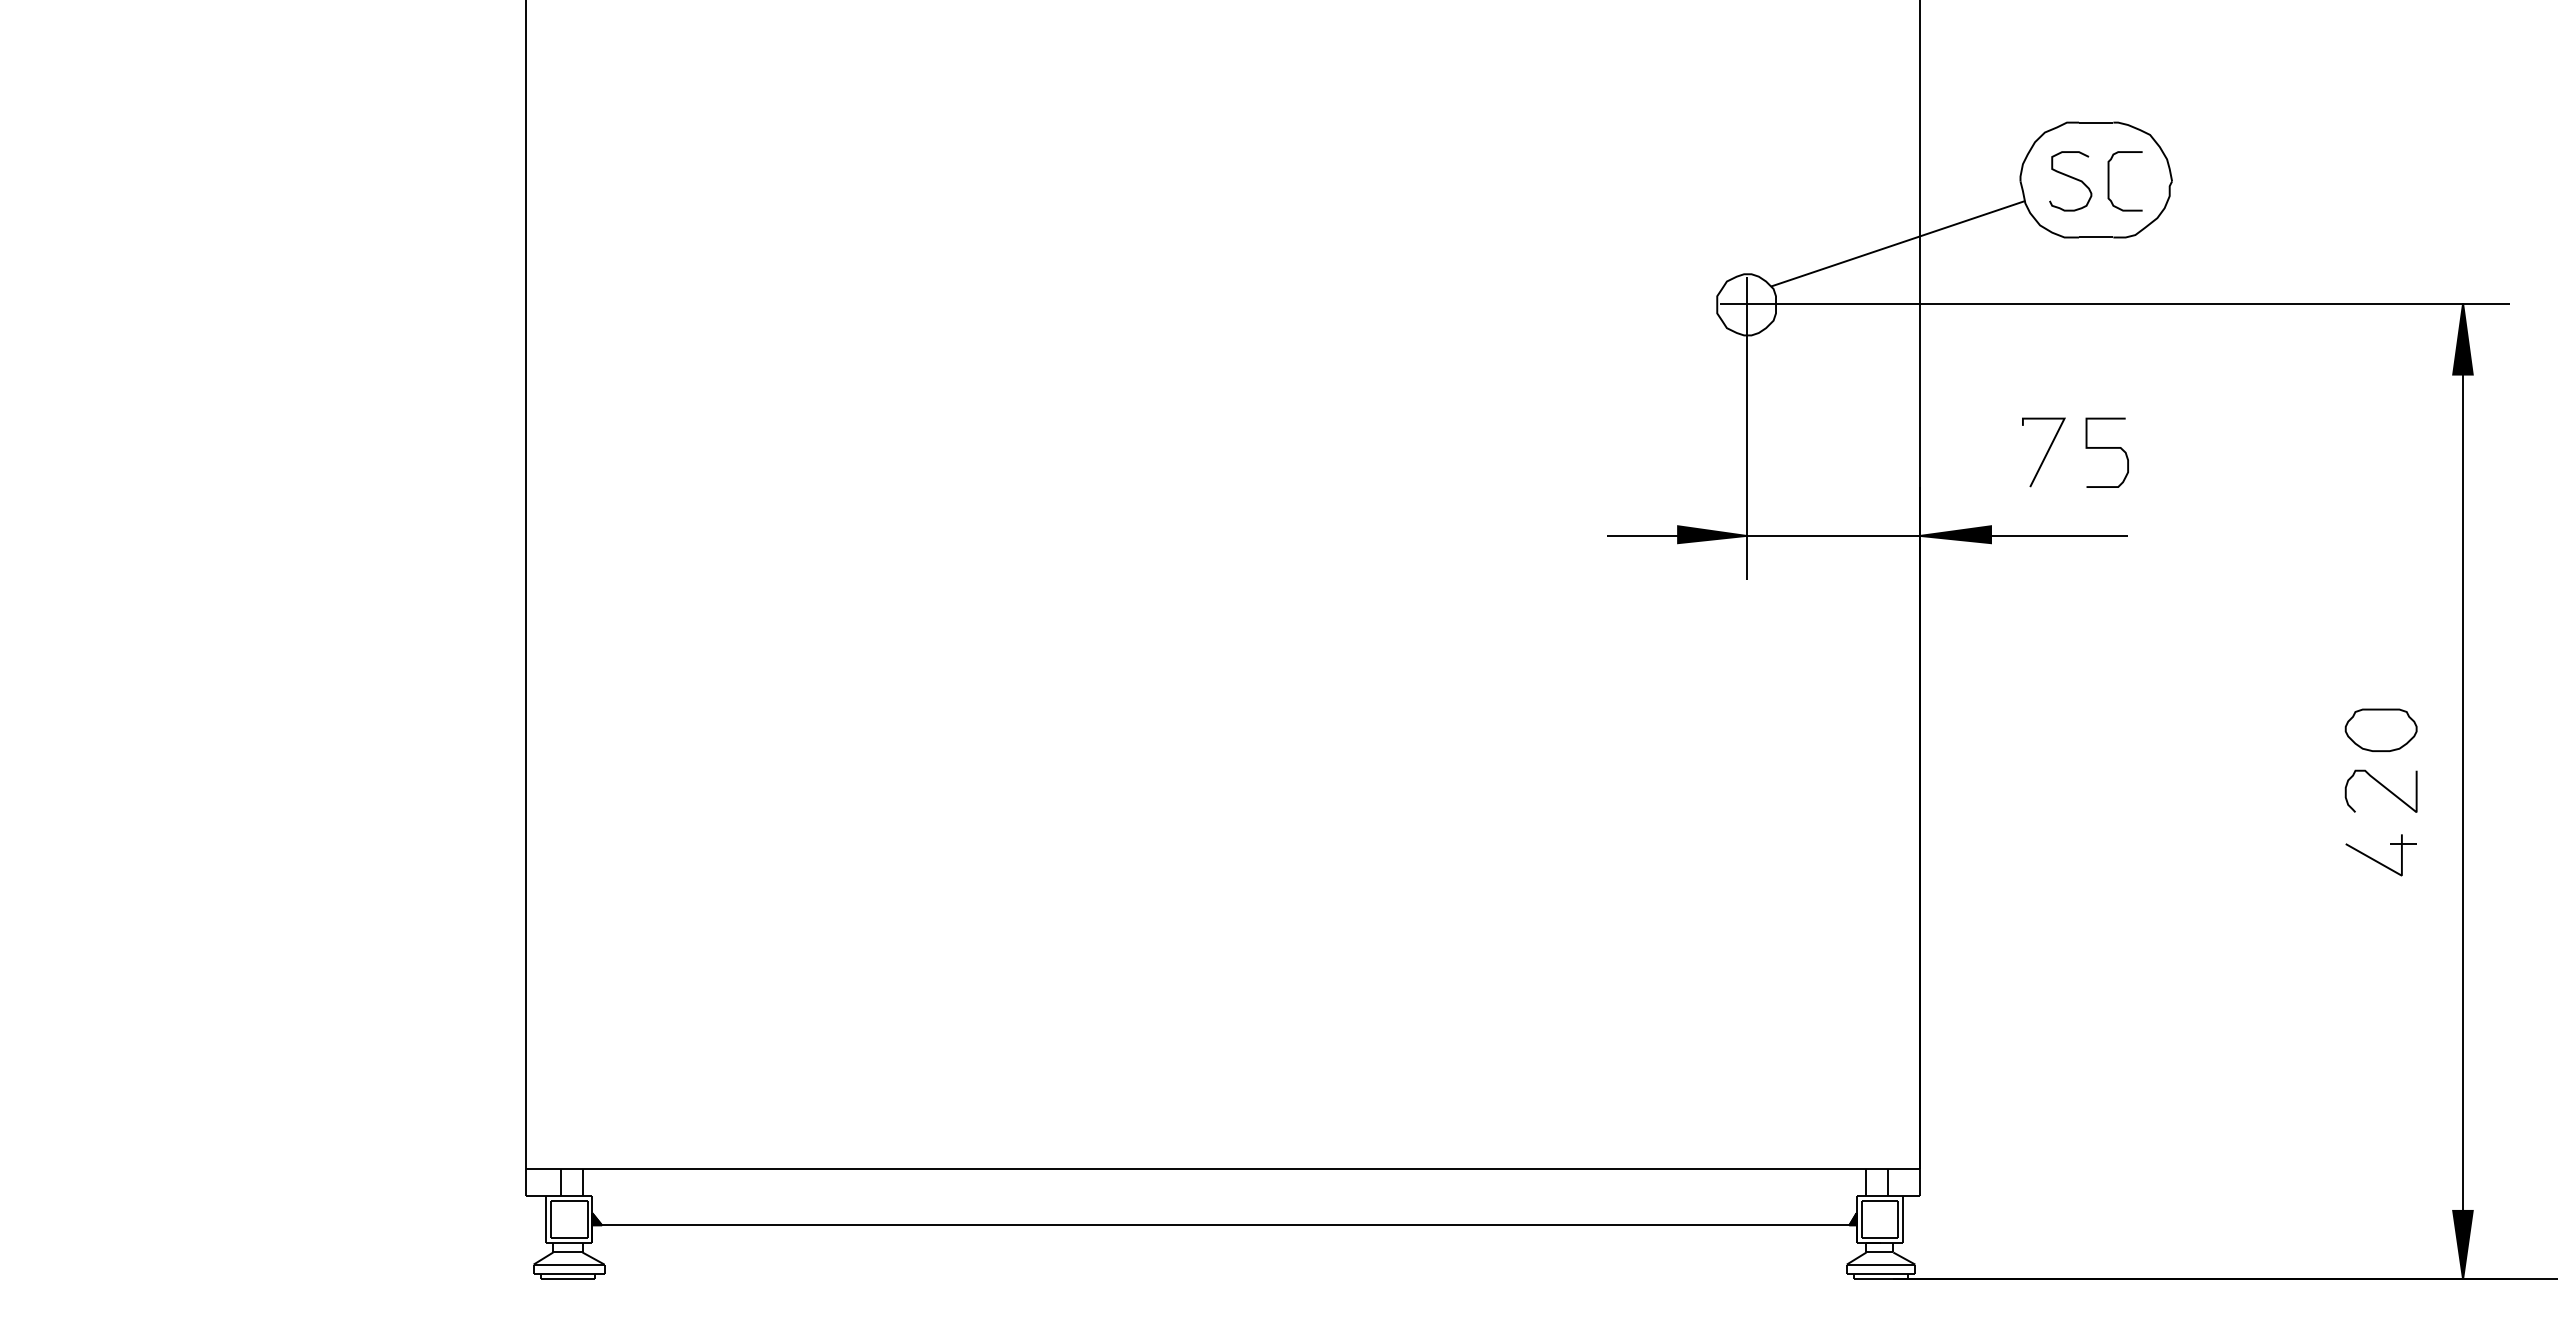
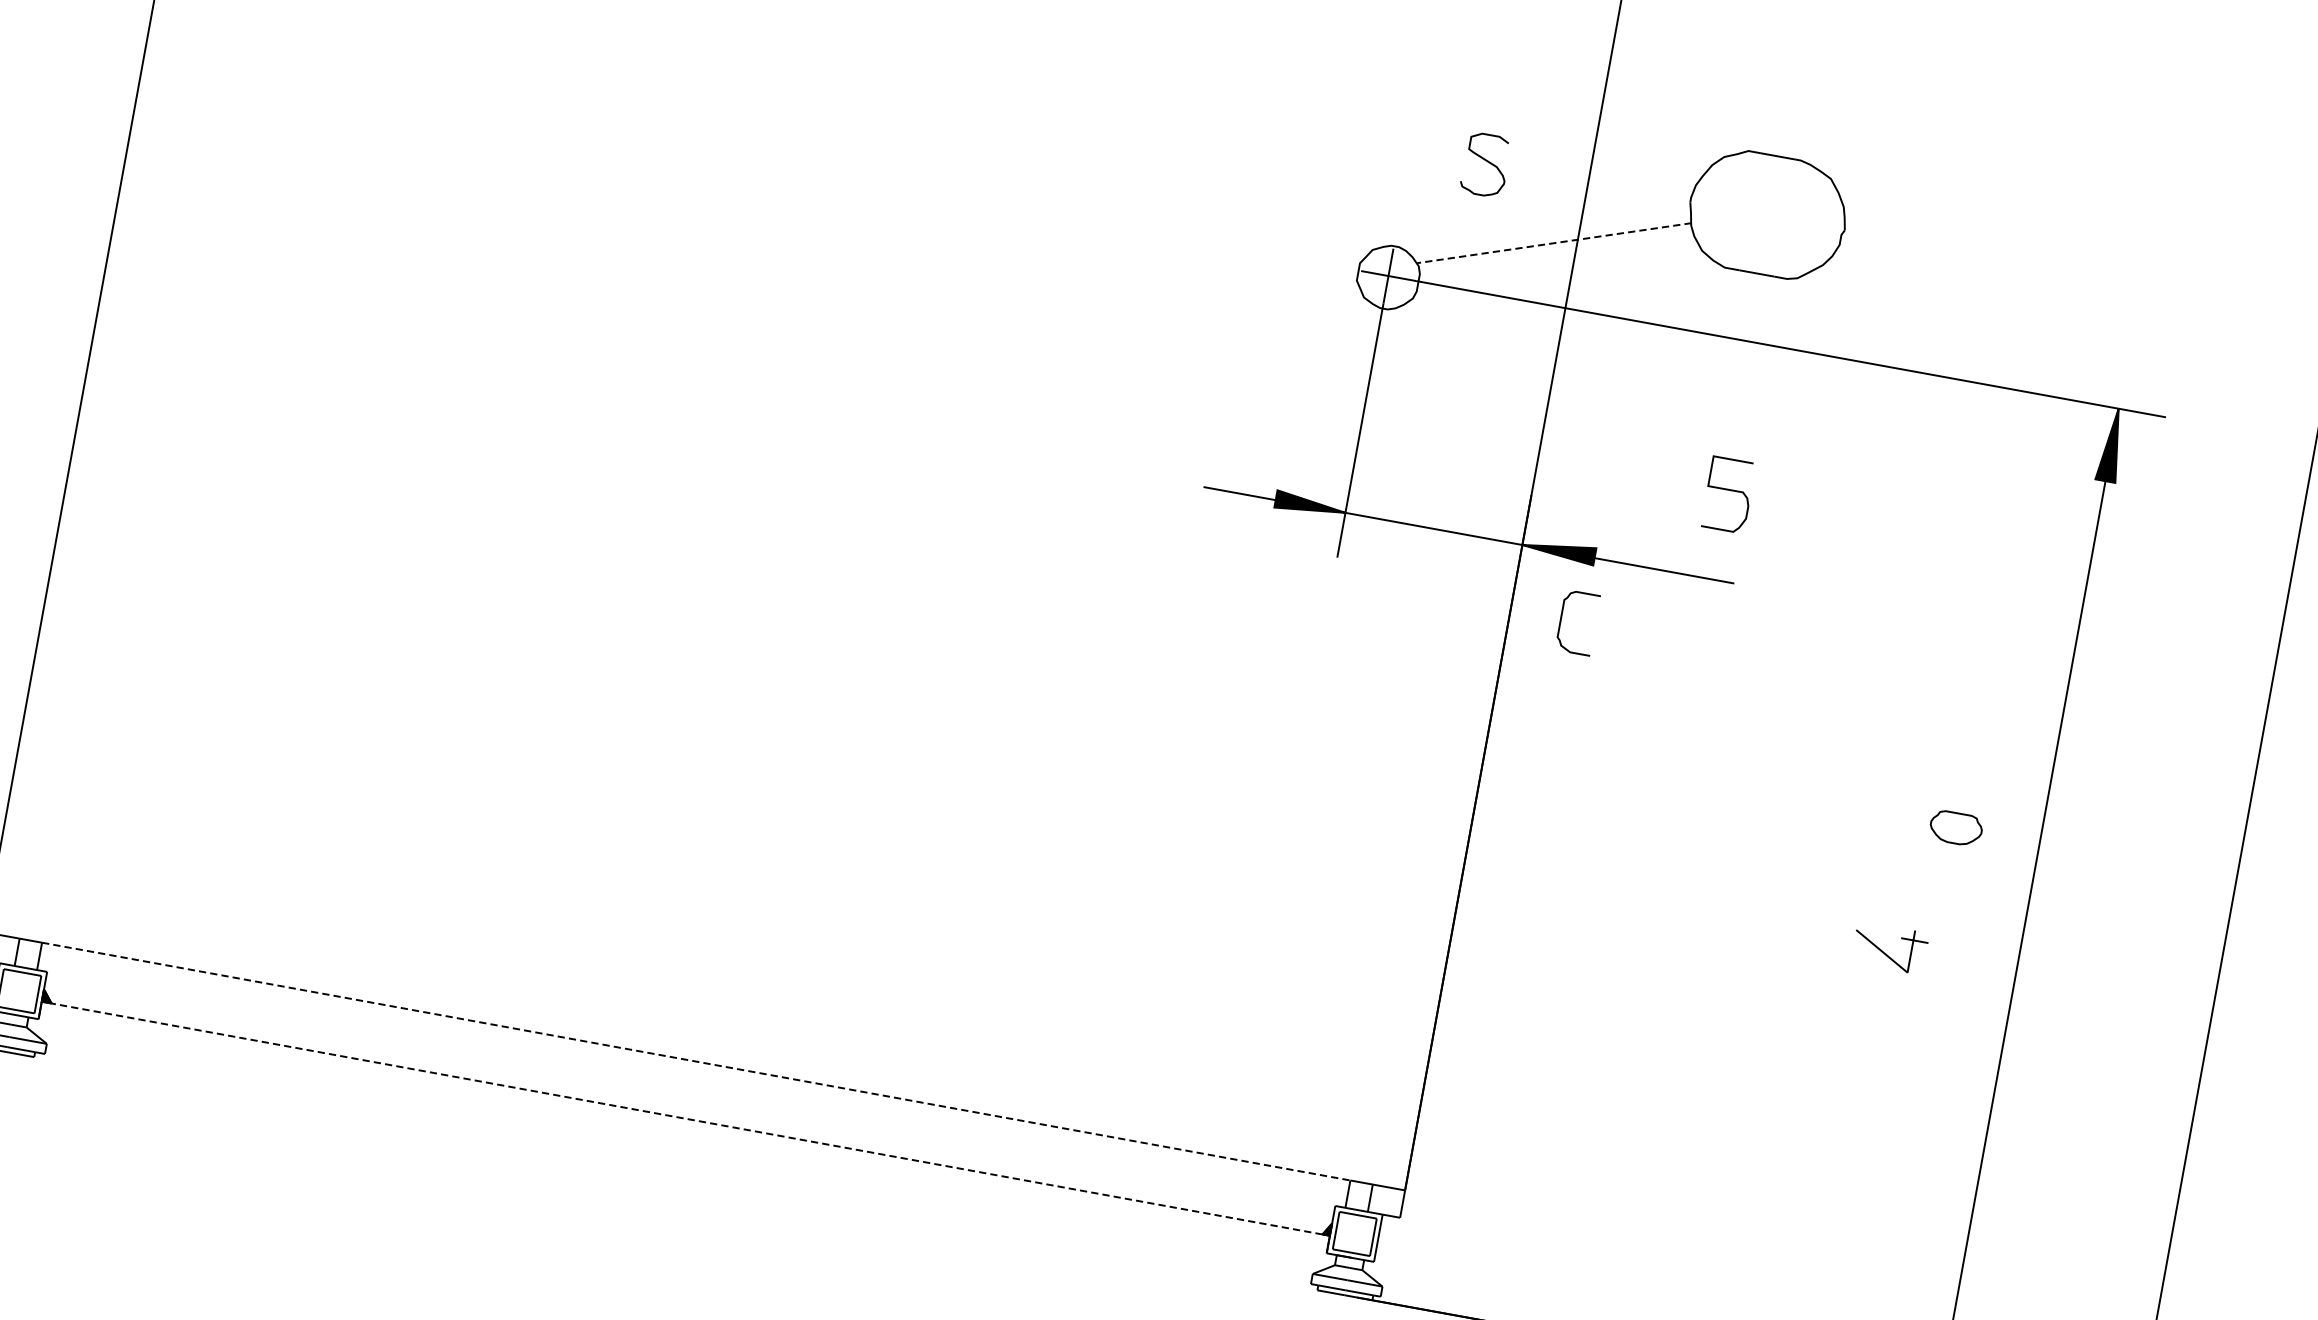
curve: (2071, 178) -> (1487, 162), moved
curve: (2109, 181) -> (1561, 620), moved
line: (1897, 243) -> (1553, 242), solid -> dashed
line: (2045, 454) -> (1665, 485), removed
part: (2380, 729) -> (1955, 827), size x0.7
curve: (2383, 787) -> (1947, 887), removed
part: (2380, 855) -> (1889, 948), moved
line: (1224, 1169) -> (696, 1061), solid -> dashed
line: (1225, 1225) -> (686, 1119), solid -> dashed

